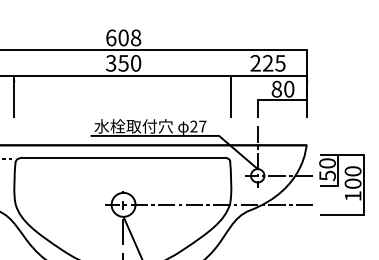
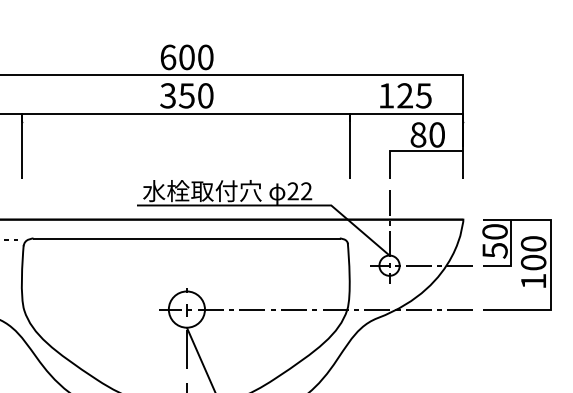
text: (136, 37) -> (206, 56), 608 -> 600
text: (255, 63) -> (386, 96), 225 -> 125
text: (202, 126) -> (306, 191), 27 -> 22
part: (341, 184) -> (516, 263), moved

